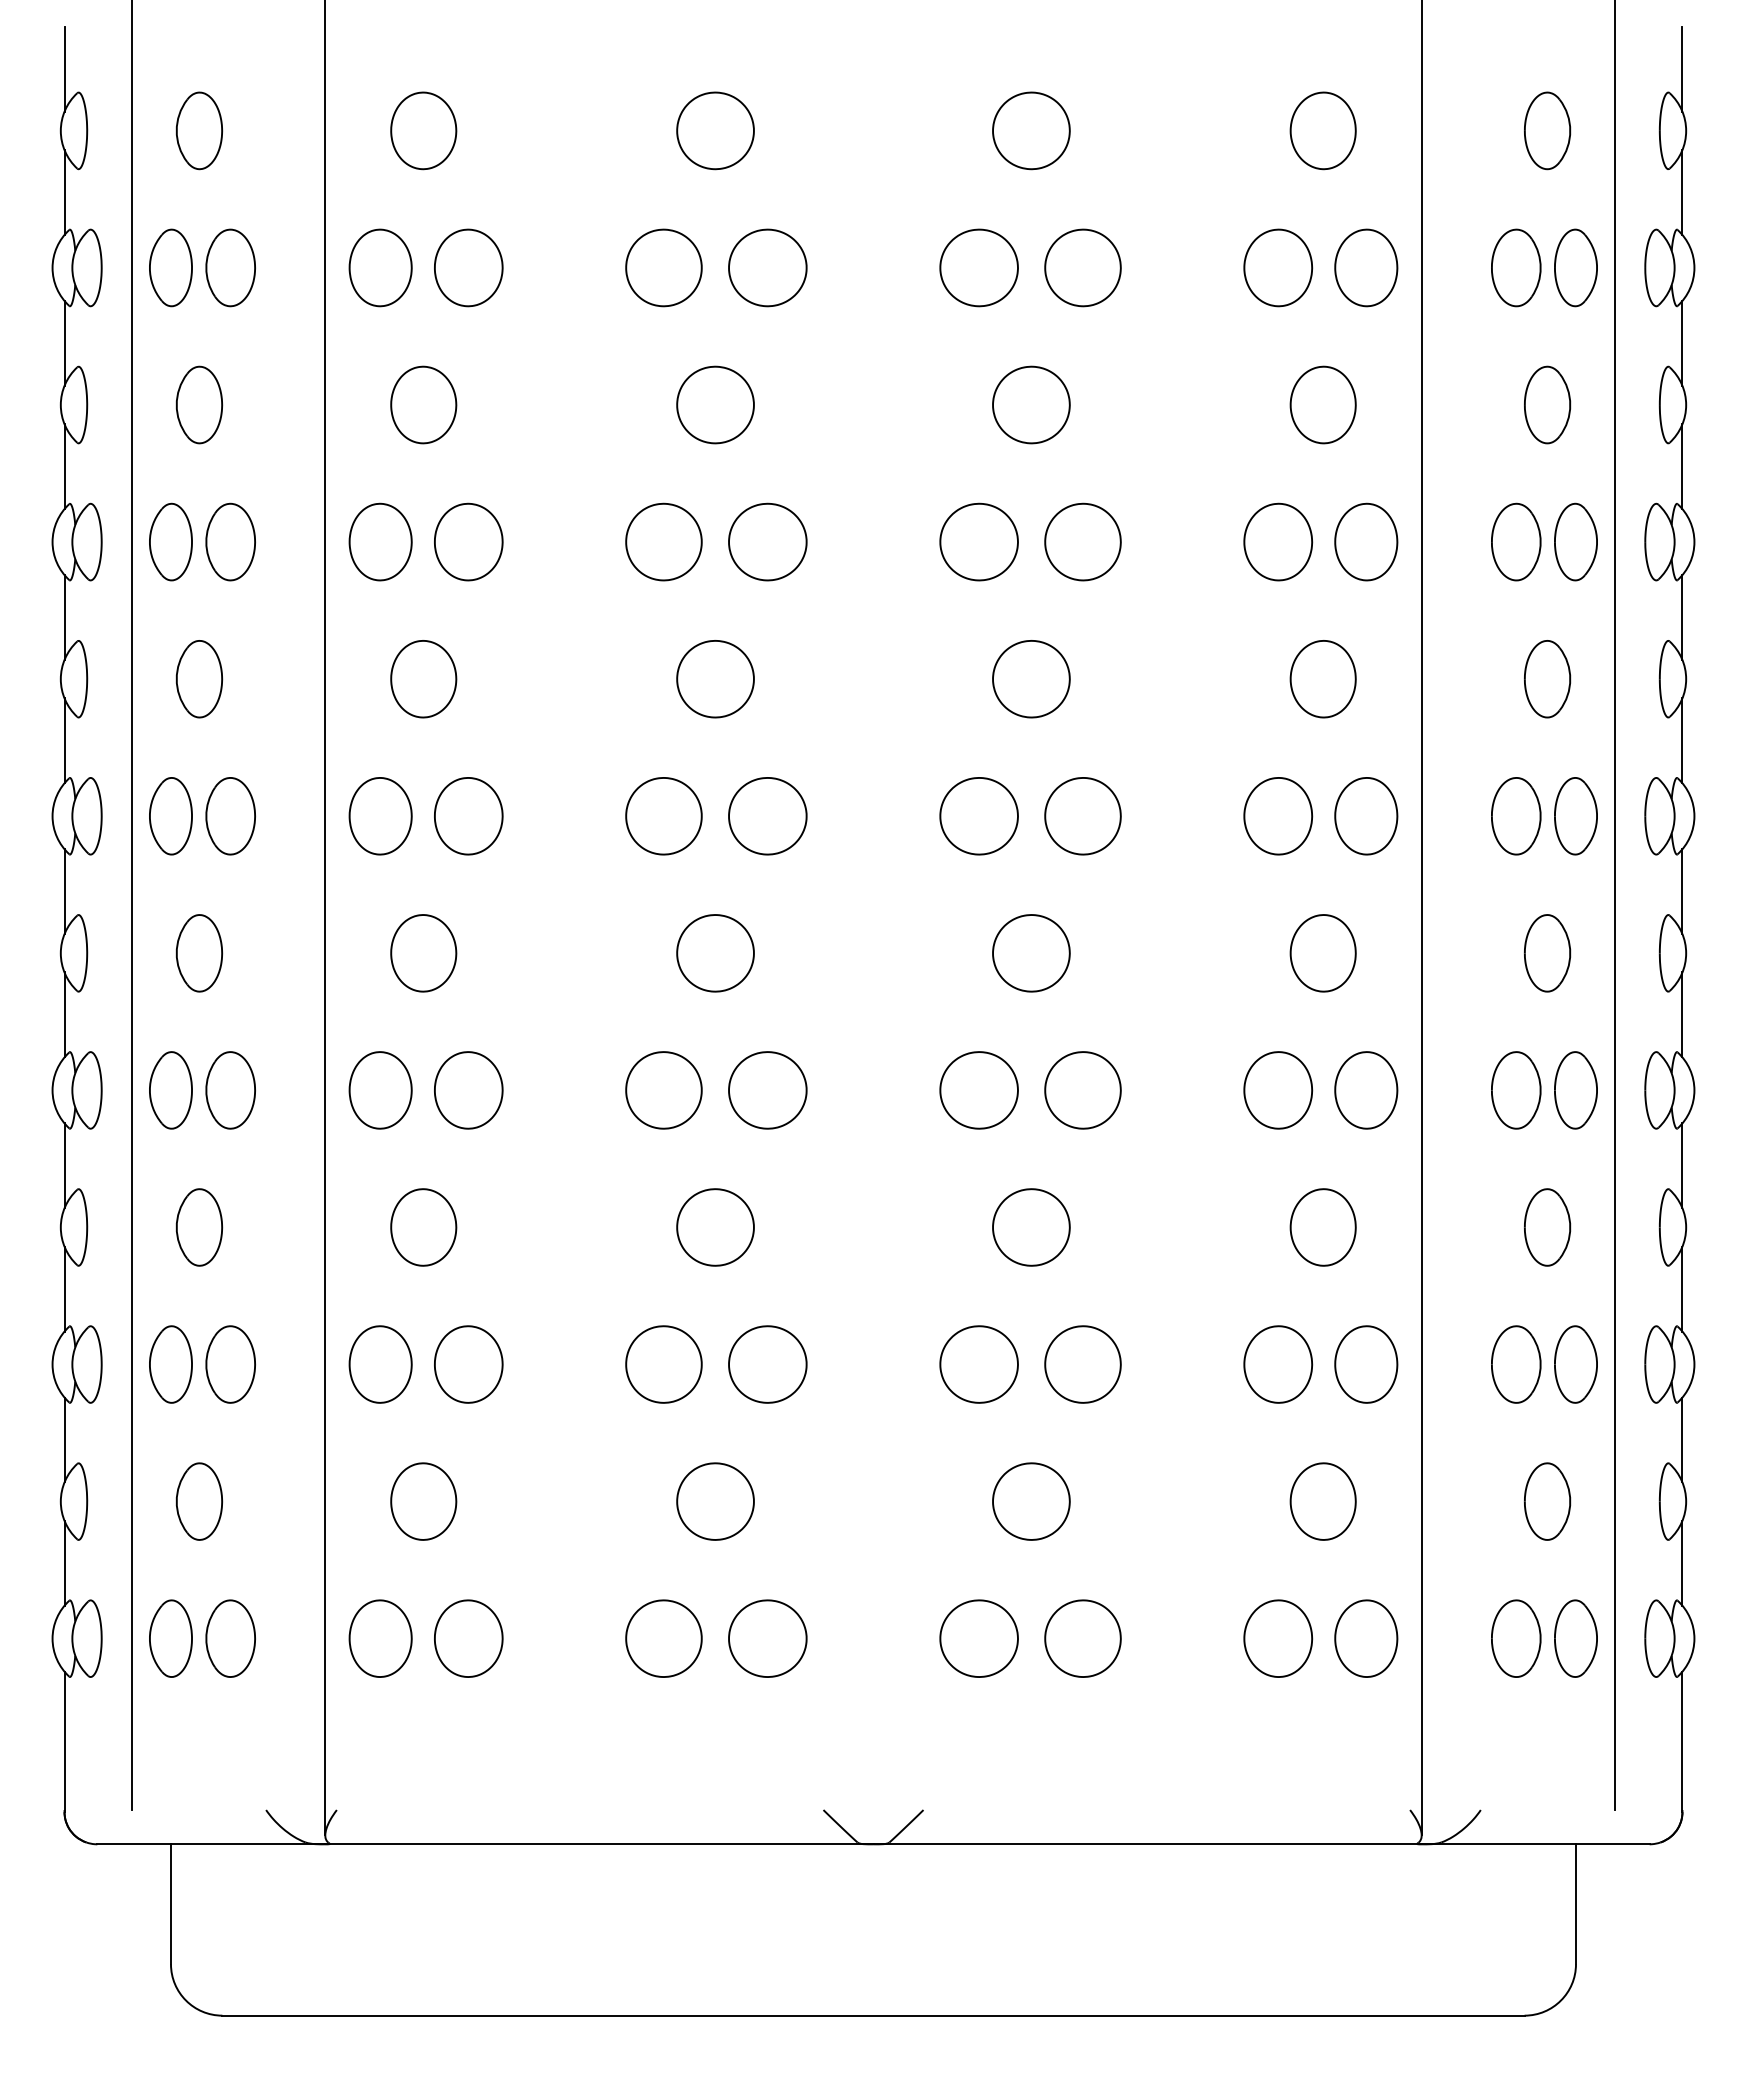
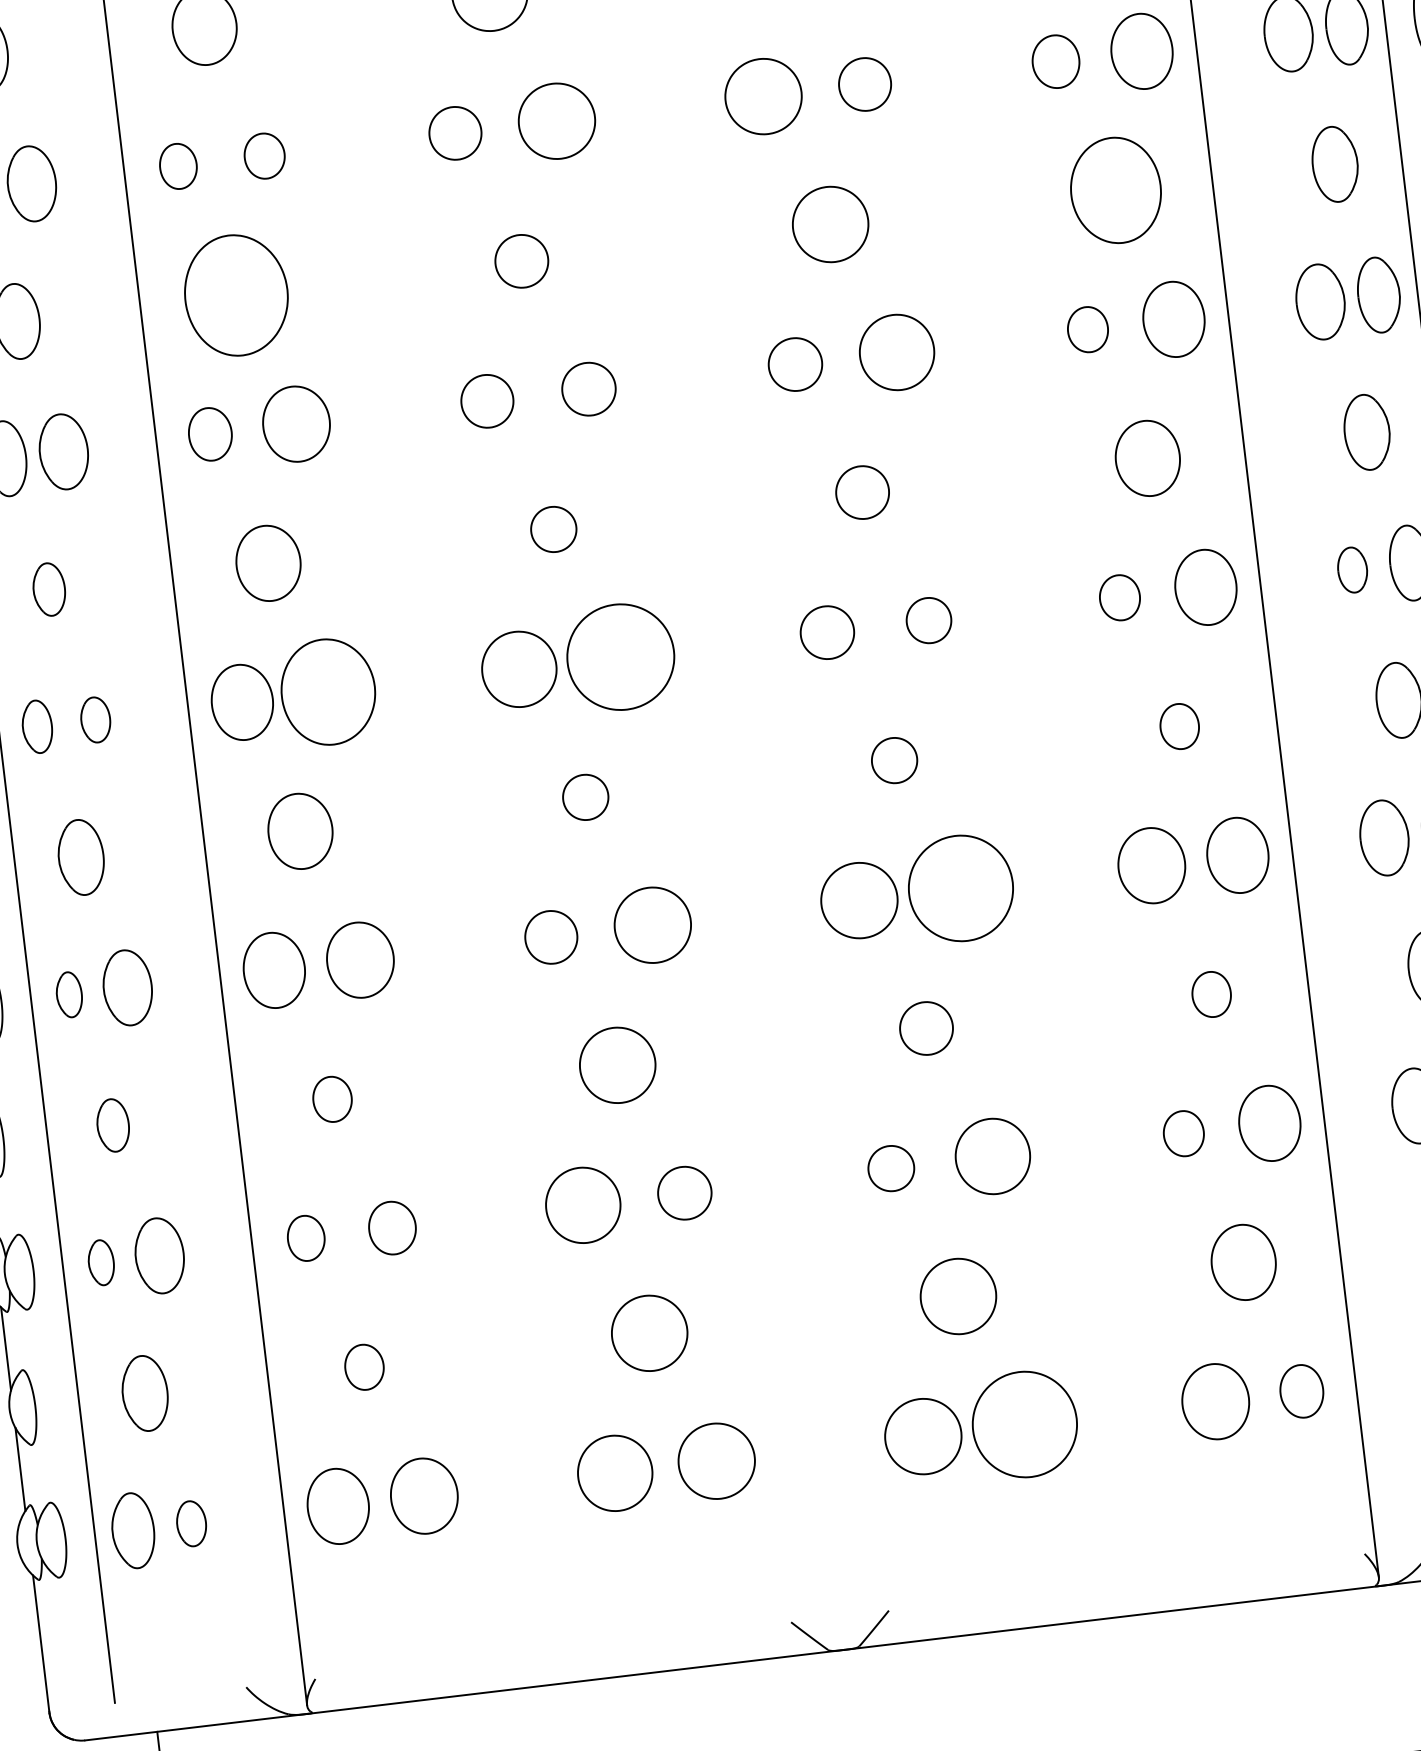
part: (380, 267) -> (178, 165), size x0.6
part: (468, 267) -> (264, 155), size x0.6
part: (663, 267) -> (454, 132), size x0.7
part: (1082, 267) -> (864, 84), size x0.7
part: (1278, 267) -> (1056, 61), size x0.7
part: (423, 404) -> (236, 294), size x1.6
part: (715, 404) -> (521, 260), size x0.7
part: (1322, 404) -> (1115, 190), size x1.4
part: (380, 541) -> (210, 433), size x0.7
part: (663, 541) -> (486, 400), size x0.7
part: (767, 541) -> (588, 388), size x0.7
part: (978, 541) -> (794, 364), size x0.7
part: (1278, 541) -> (1088, 329), size x0.6
part: (199, 679) -> (49, 589), size x0.7
part: (715, 679) -> (553, 529), size x0.6
part: (1031, 679) -> (862, 492), size x0.7
part: (170, 816) -> (36, 727), size x0.7
part: (230, 816) -> (95, 720), size x0.6
part: (468, 816) -> (328, 692), size x1.4
part: (767, 816) -> (620, 657), size x1.4
part: (978, 816) -> (826, 632), size x0.7
part: (1082, 816) -> (928, 620), size x0.6
part: (1278, 816) -> (1120, 597), size x0.6
part: (1516, 816) -> (1352, 570), size x0.6
part: (715, 953) -> (585, 797), size x0.6
part: (1031, 953) -> (894, 760), size x0.6
part: (1322, 953) -> (1179, 726), size x0.6
part: (170, 1090) -> (68, 994), size x0.6
part: (663, 1090) -> (550, 937), size x0.7
part: (1082, 1090) -> (960, 888), size x1.4
part: (199, 1227) -> (113, 1125), size x0.7
part: (423, 1227) -> (332, 1099), size x0.6
part: (1031, 1227) -> (926, 1028), size x0.7
part: (1322, 1227) -> (1211, 994), size x0.6
part: (170, 1364) -> (100, 1262), size x0.6
part: (380, 1364) -> (306, 1238), size x0.6
part: (468, 1364) -> (392, 1228), size x0.7
part: (767, 1364) -> (684, 1193), size x0.7
part: (978, 1364) -> (890, 1168), size x0.6
part: (1278, 1364) -> (1184, 1133), size x0.6
part: (423, 1501) -> (364, 1367), size x0.6
part: (230, 1638) -> (191, 1523), size x0.6
part: (1082, 1638) -> (1024, 1424), size x1.4
part: (1366, 1638) -> (1301, 1391), size x0.7

